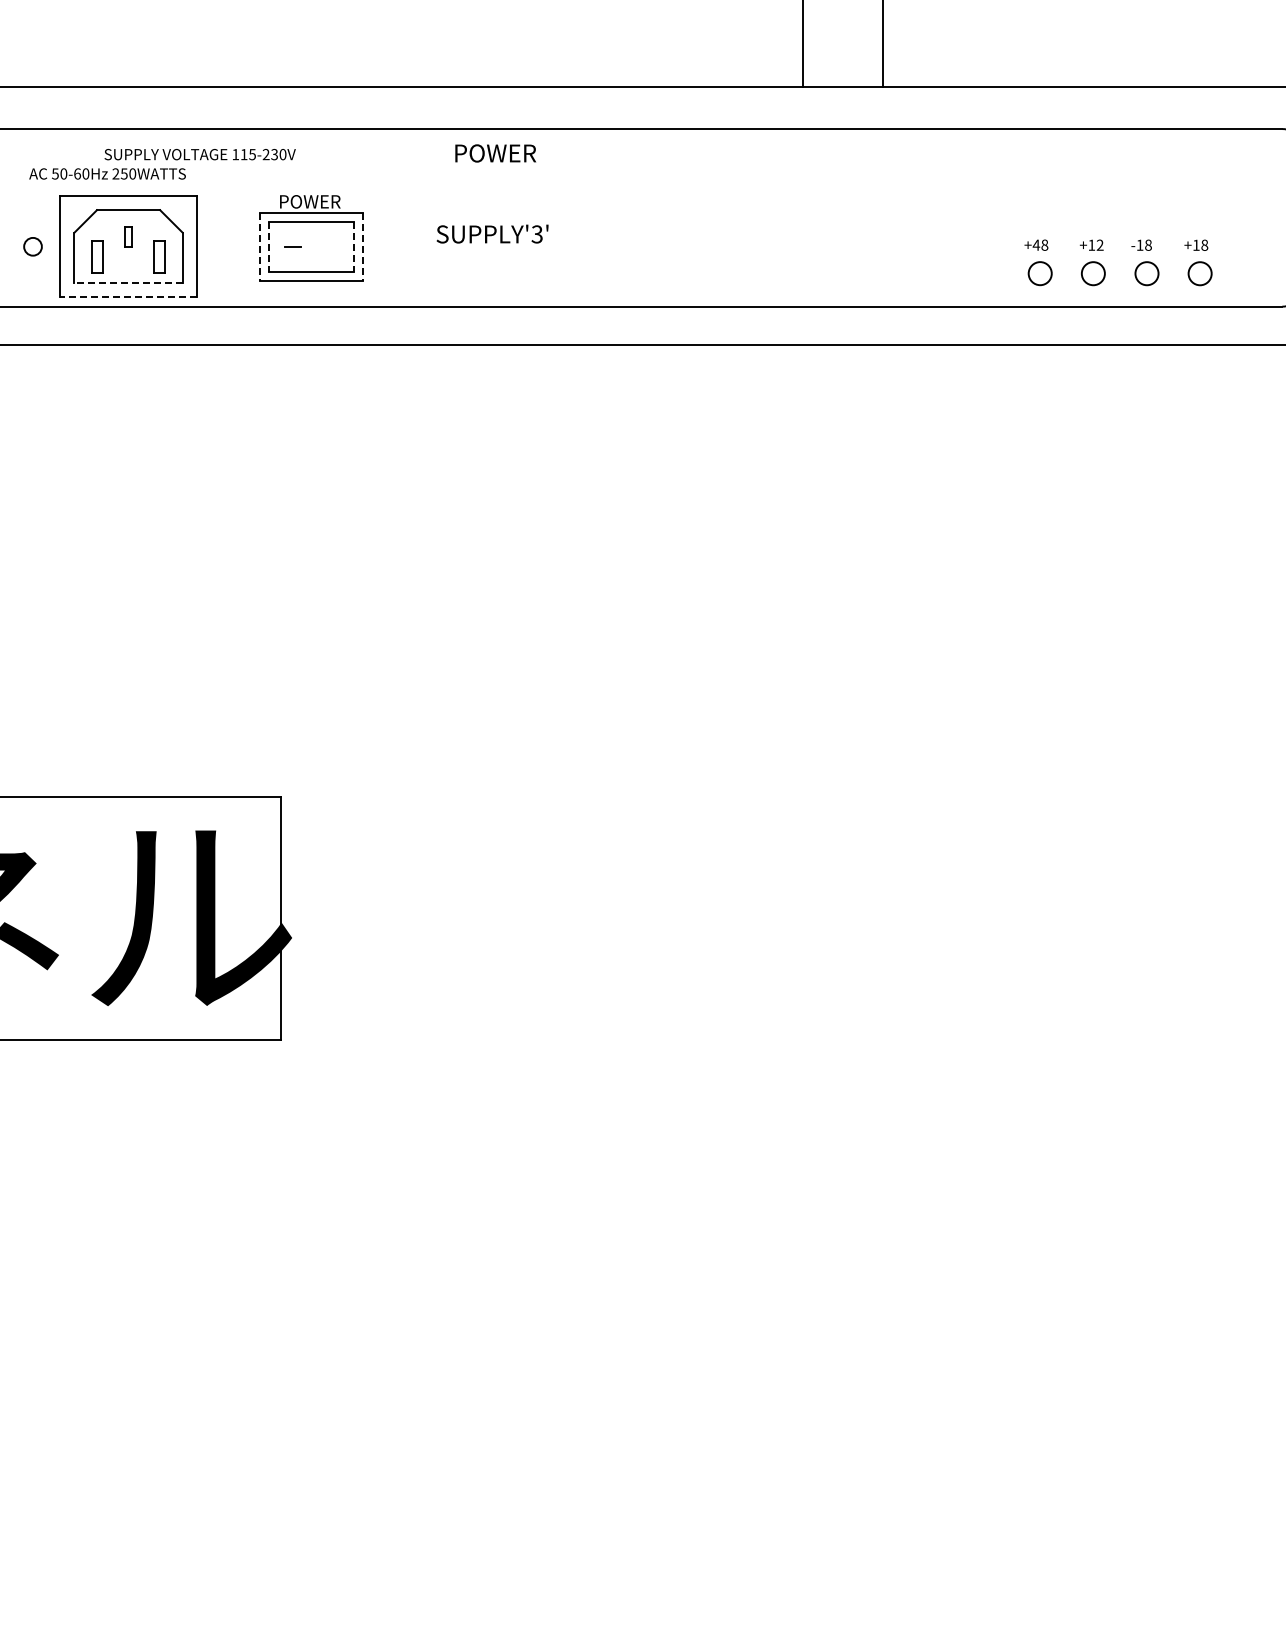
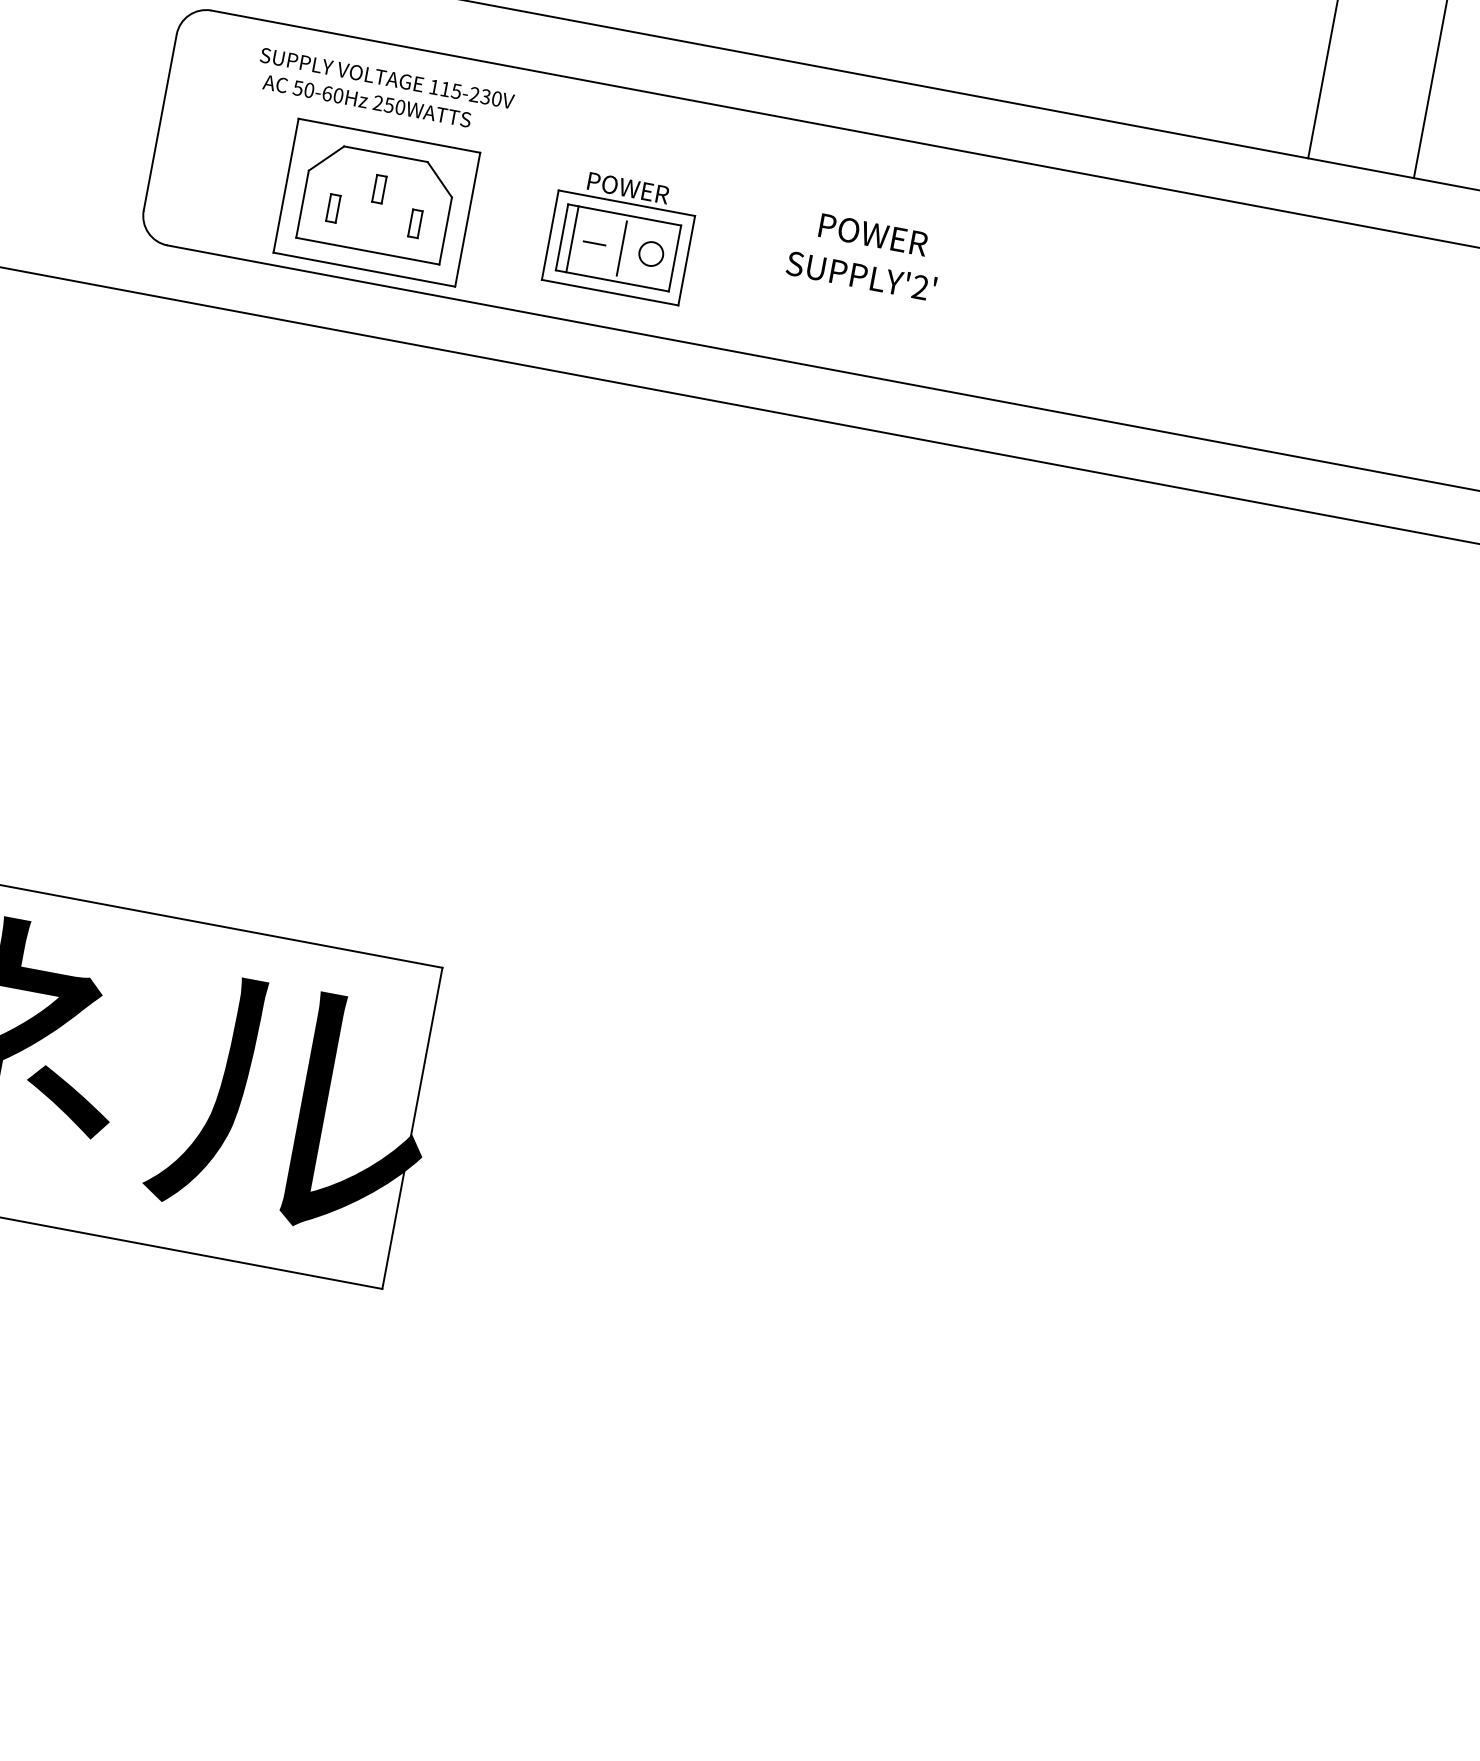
text: (495, 153) -> (873, 234), moved
text: (199, 154) -> (386, 78), moved
text: (536, 234) -> (919, 287), SUPPLY'3' -> SUPPLY'2'
circle: (32, 246) -> (650, 253), moved
line: (259, 246) -> (550, 234), dashed -> solid
line: (268, 246) -> (562, 236), dashed -> solid
line: (276, 246) -> (572, 238), added
line: (313, 246) -> (621, 248), added
line: (353, 246) -> (674, 257), dashed -> solid
line: (362, 246) -> (686, 260), dashed -> solid
part: (97, 256) -> (333, 207), size x0.62
part: (159, 256) -> (415, 223), size x0.62
line: (128, 283) -> (367, 251), dashed -> solid
line: (128, 297) -> (364, 269), dashed -> solid

